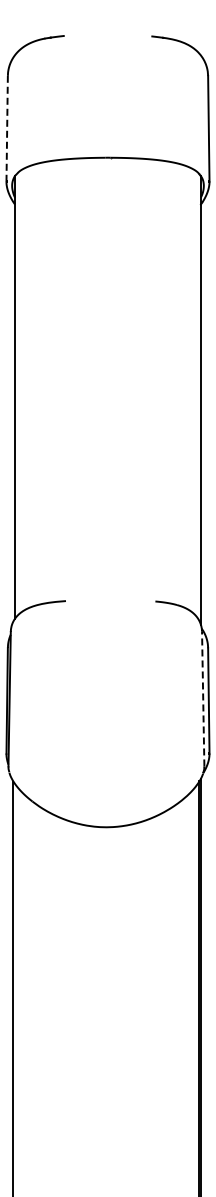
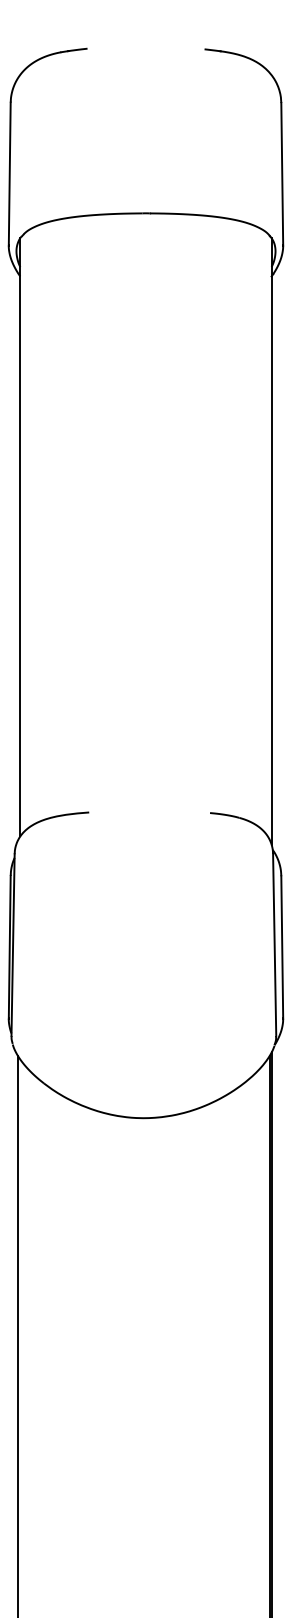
line: (7, 128) -> (10, 173), dashed -> solid
line: (203, 698) -> (275, 944), dashed -> solid

